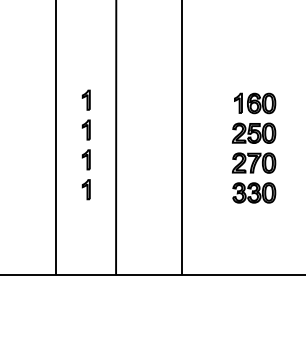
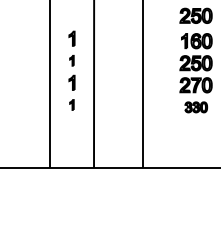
part: (254, 68) -> (196, 15), added
part: (85, 129) -> (71, 60), size x0.7
part: (85, 189) -> (71, 104), size x0.7
part: (254, 192) -> (196, 107), size x0.7

